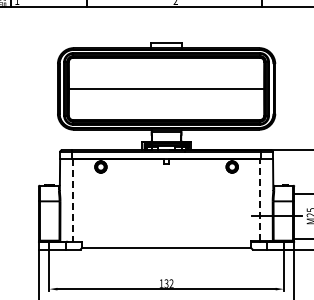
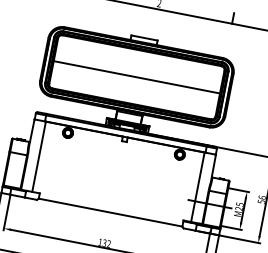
line: (259, 199) -> (197, 186), dashed -> solid
line: (73, 200) -> (39, 156), dashed -> solid

